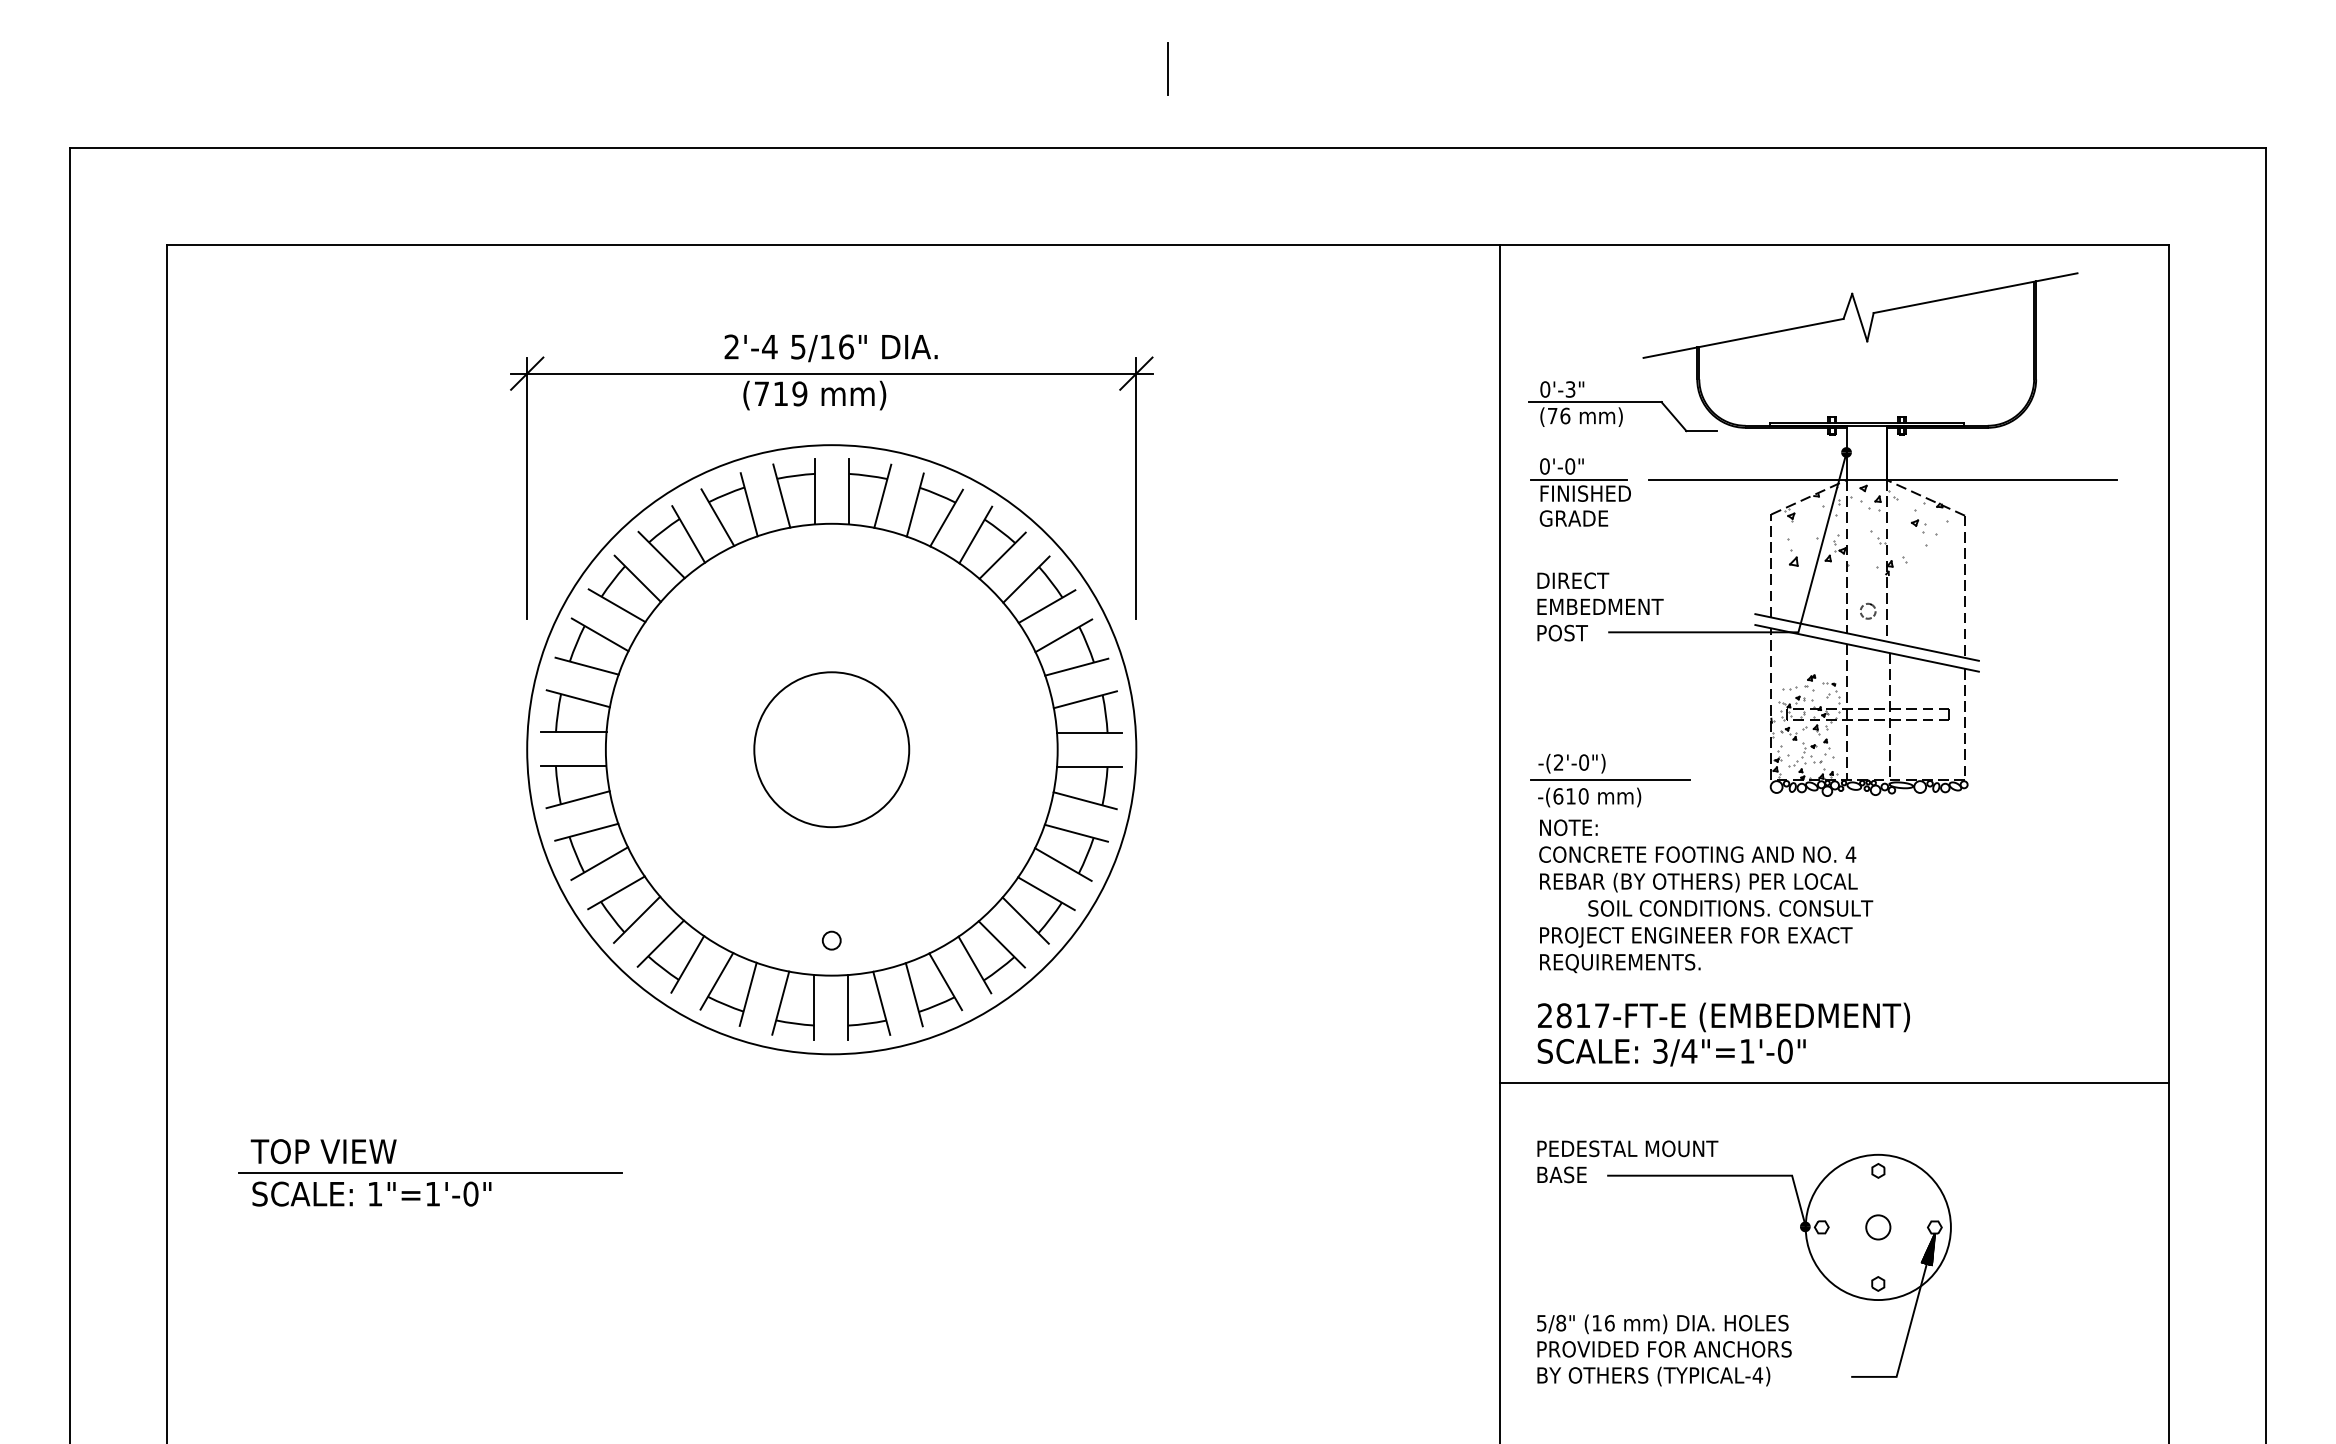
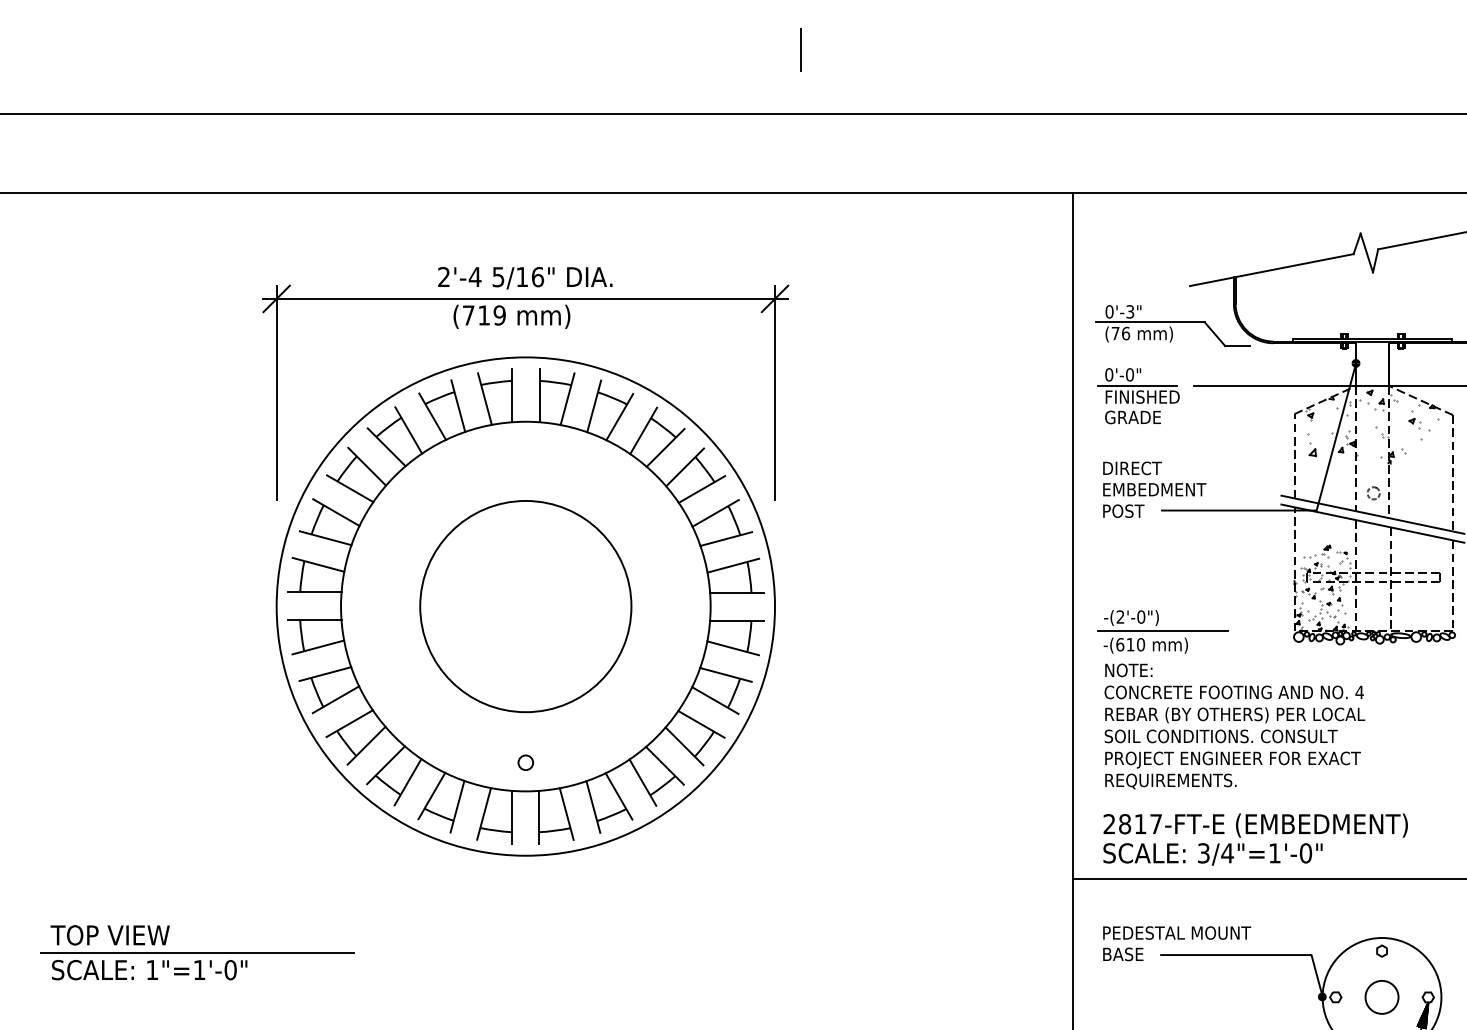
circle: (831, 749) -> (525, 606), size x1.67
text: (1730, 908) -> (1221, 736), moved
circle: (1878, 1227) -> (1382, 997), size x1.67

